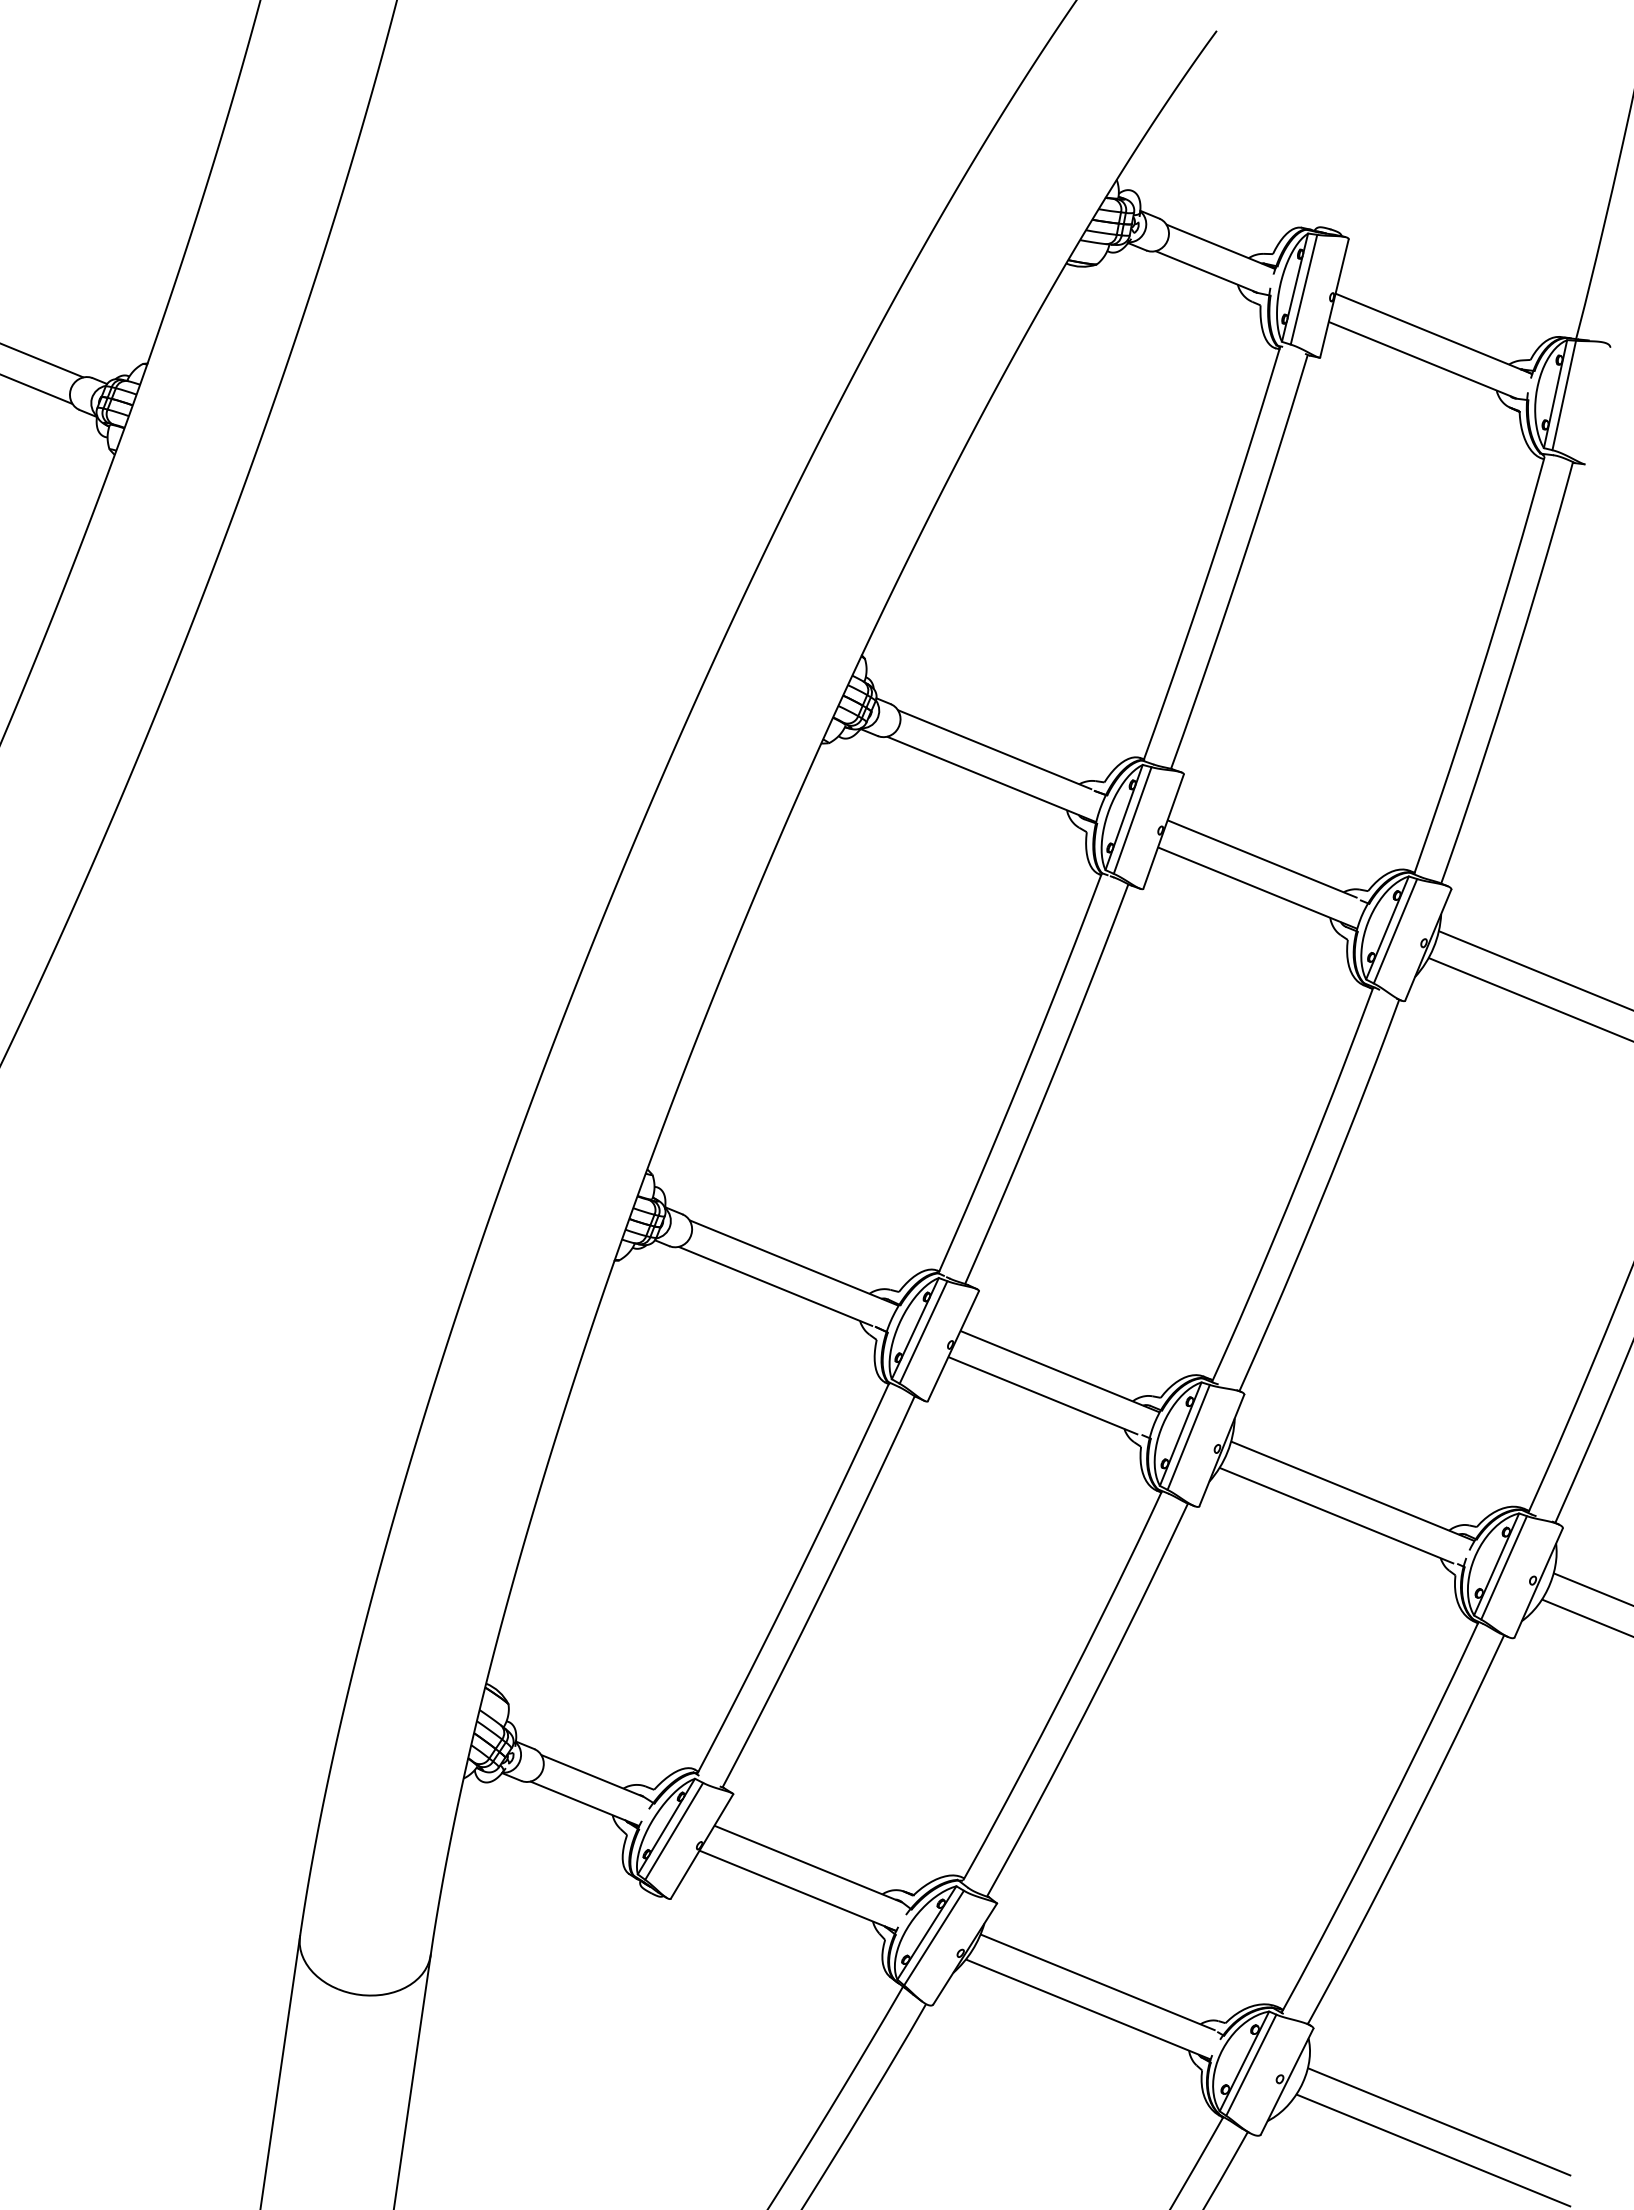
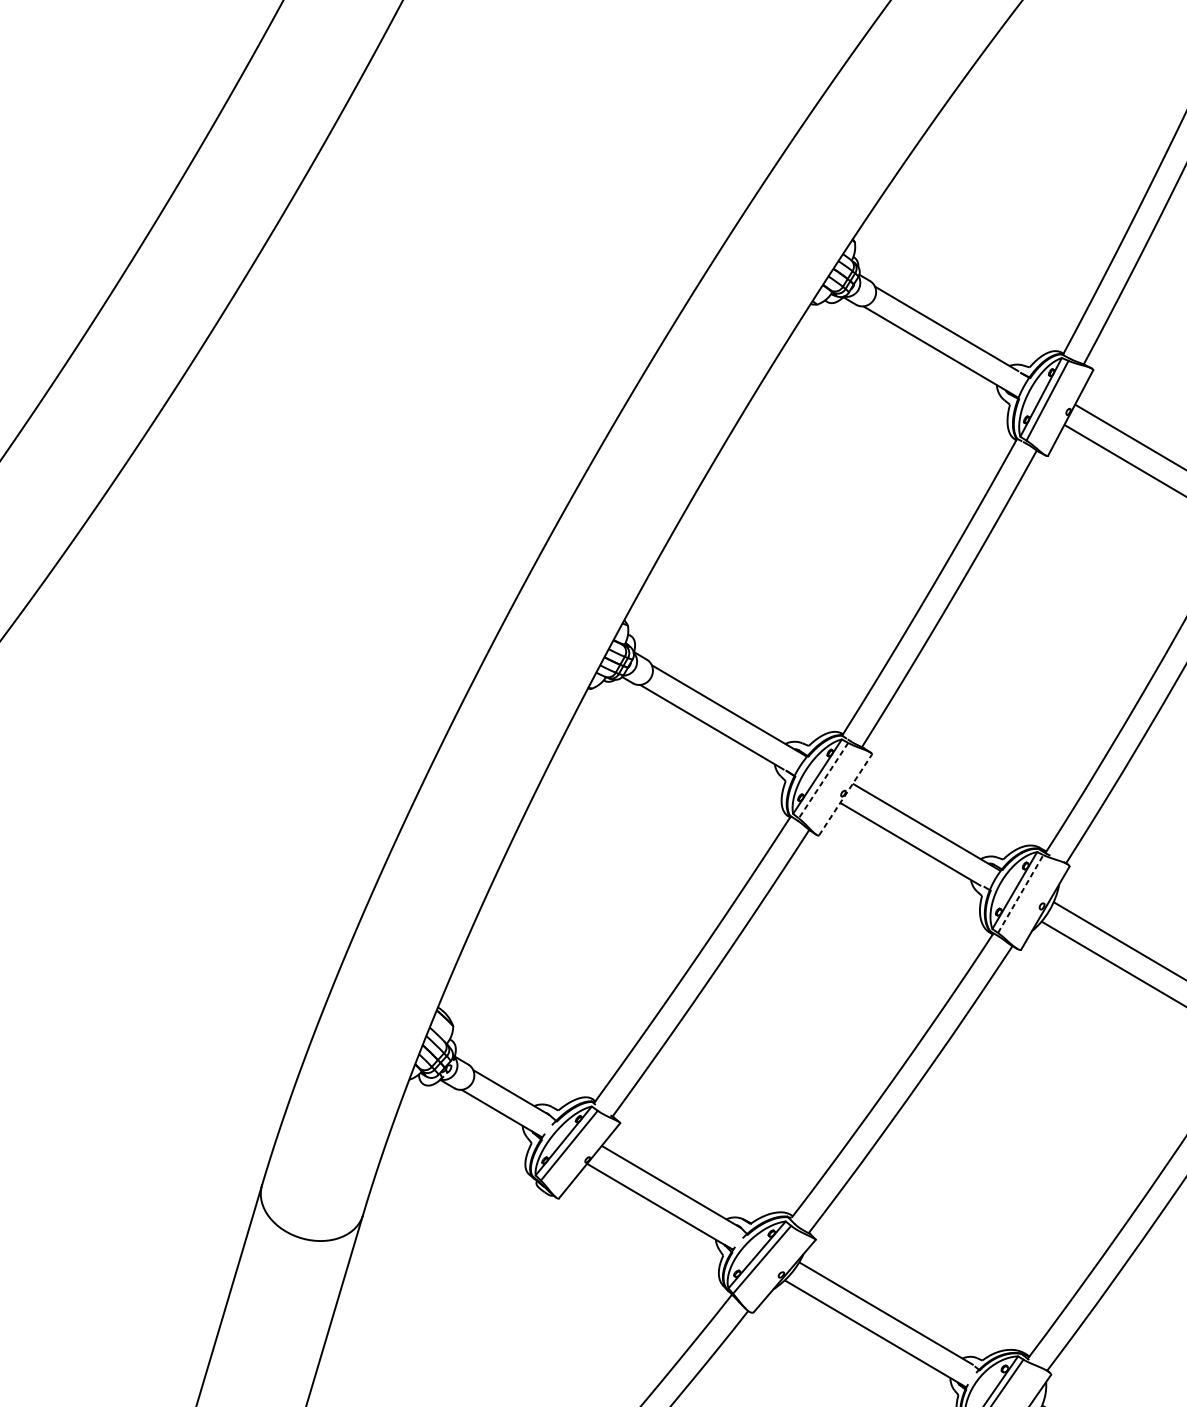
line: (923, 1332) -> (823, 780), solid -> dashed
line: (953, 1346) -> (845, 795), solid -> dashed
line: (1188, 1437) -> (1020, 894), solid -> dashed

